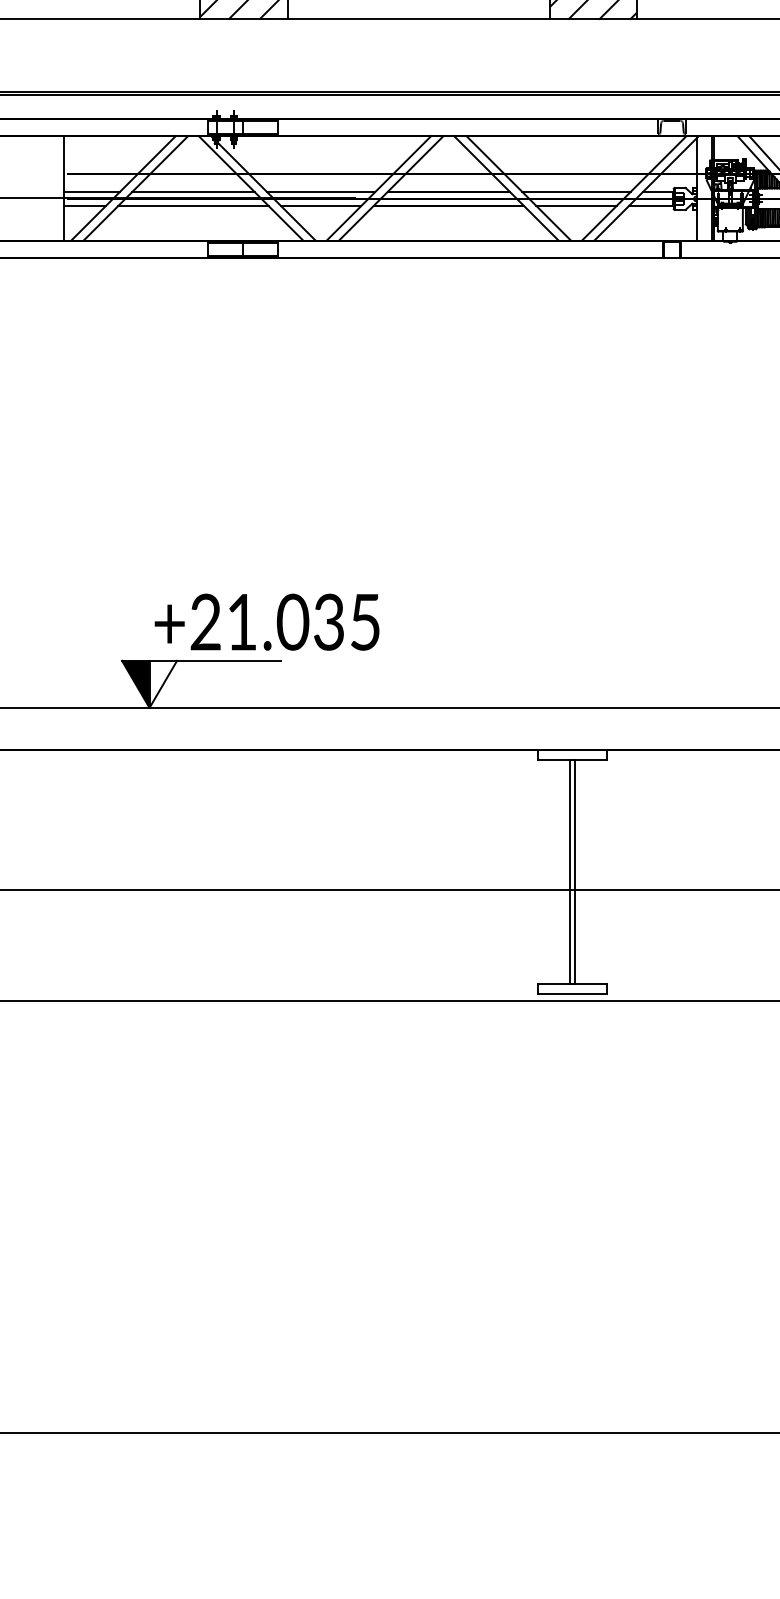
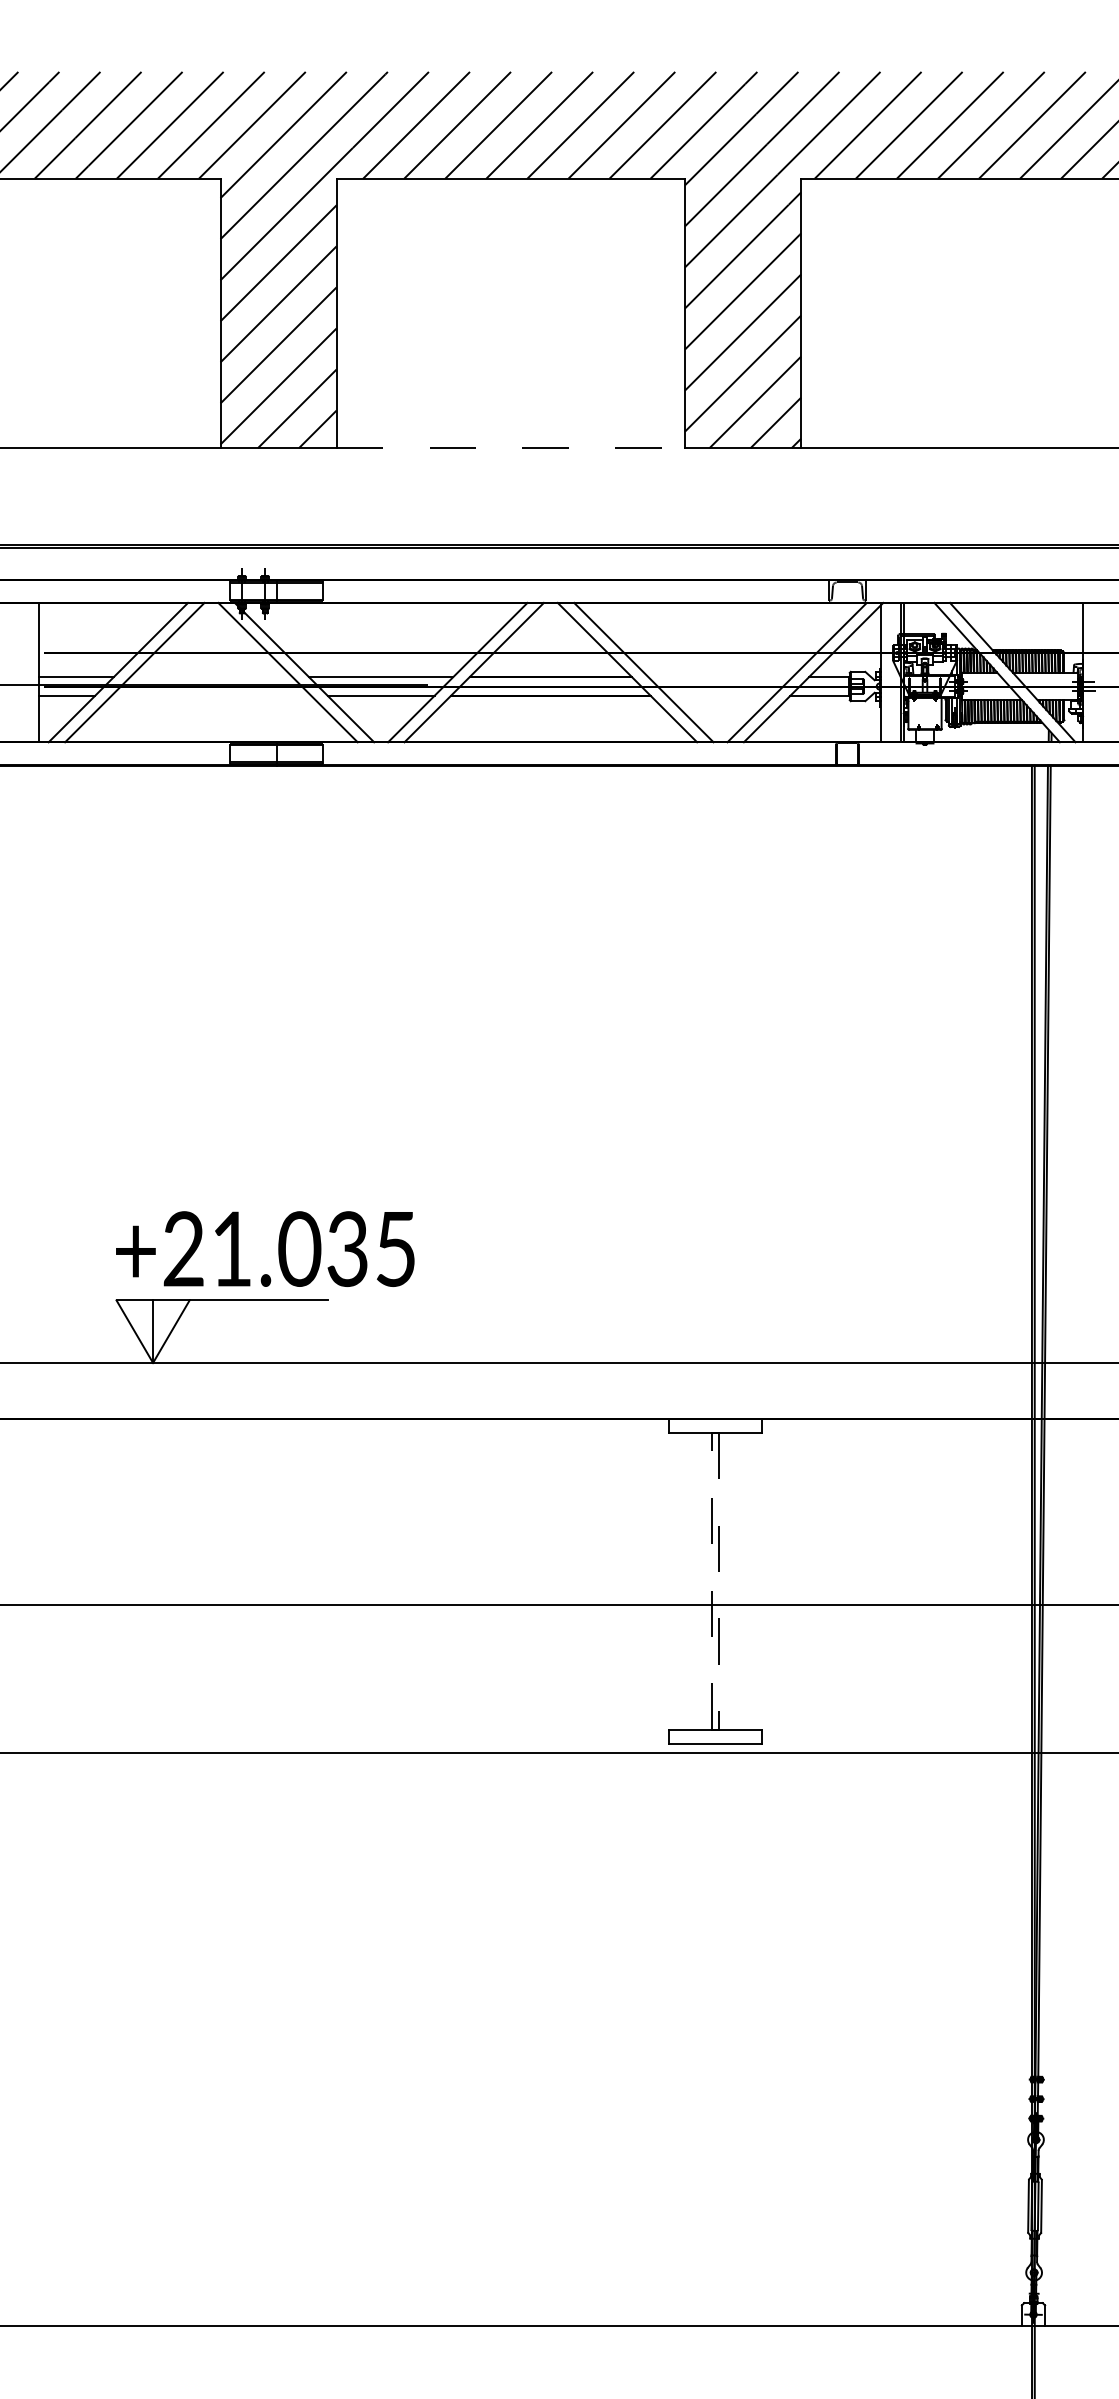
line: (419, 19) -> (511, 447), solid -> dashed
line: (193, 192) -> (211, 677), removed
line: (576, 192) -> (720, 677), removed
line: (193, 205) -> (211, 695), removed
line: (576, 205) -> (720, 695), removed
text: (267, 621) -> (265, 1248), moved
fill: (135, 684) -> (134, 1331), removed
line: (569, 872) -> (711, 1581), solid -> dashed
line: (574, 872) -> (718, 1581), solid -> dashed

